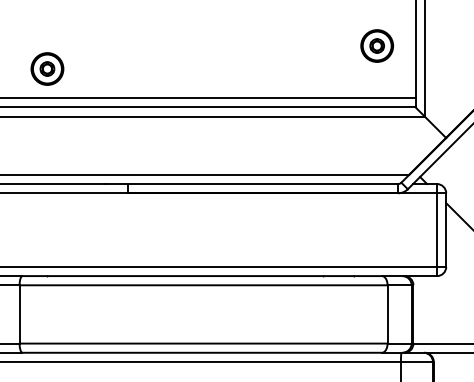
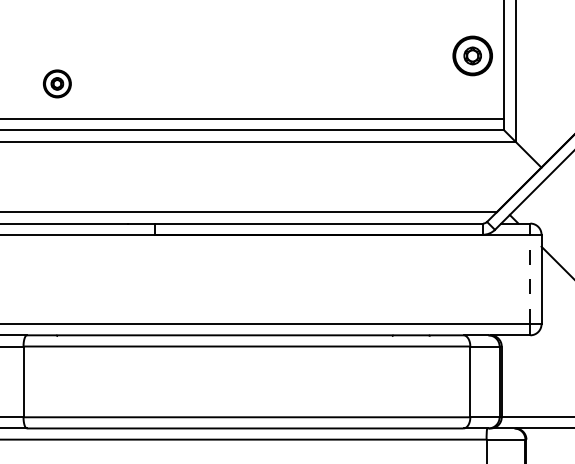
part: (376, 45) -> (472, 55), moved
part: (47, 68) -> (57, 83), size x0.7
line: (437, 230) -> (530, 279), solid -> dashed

